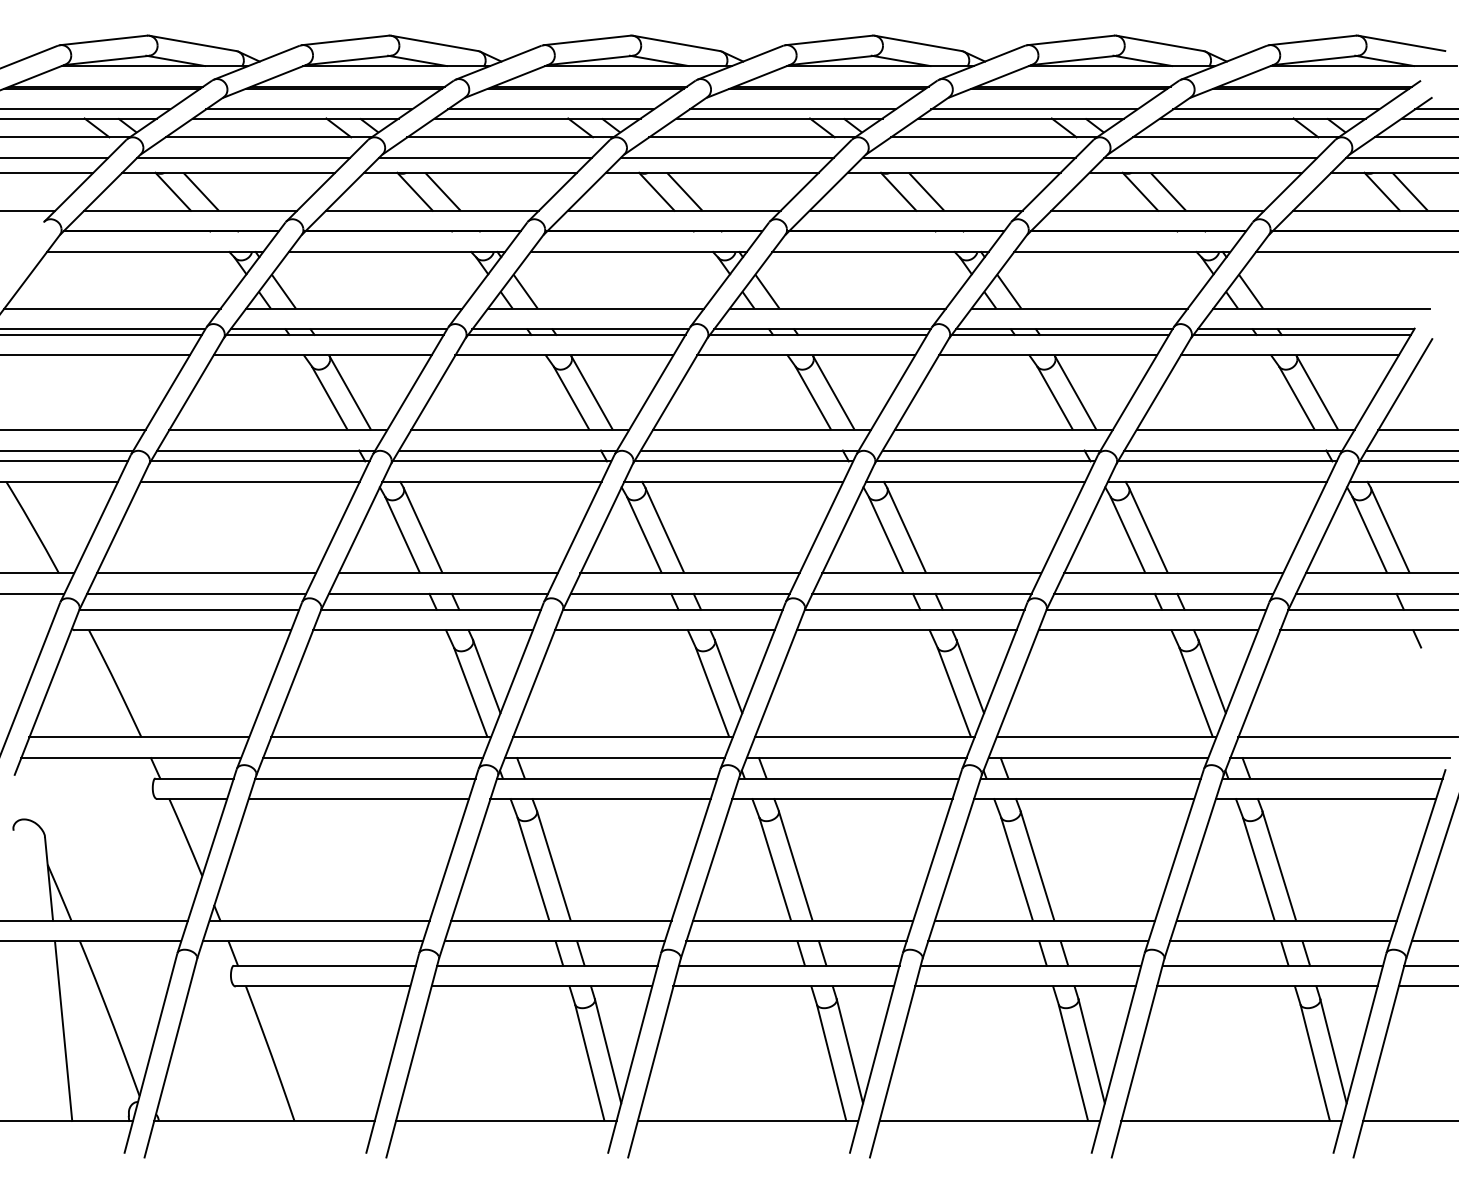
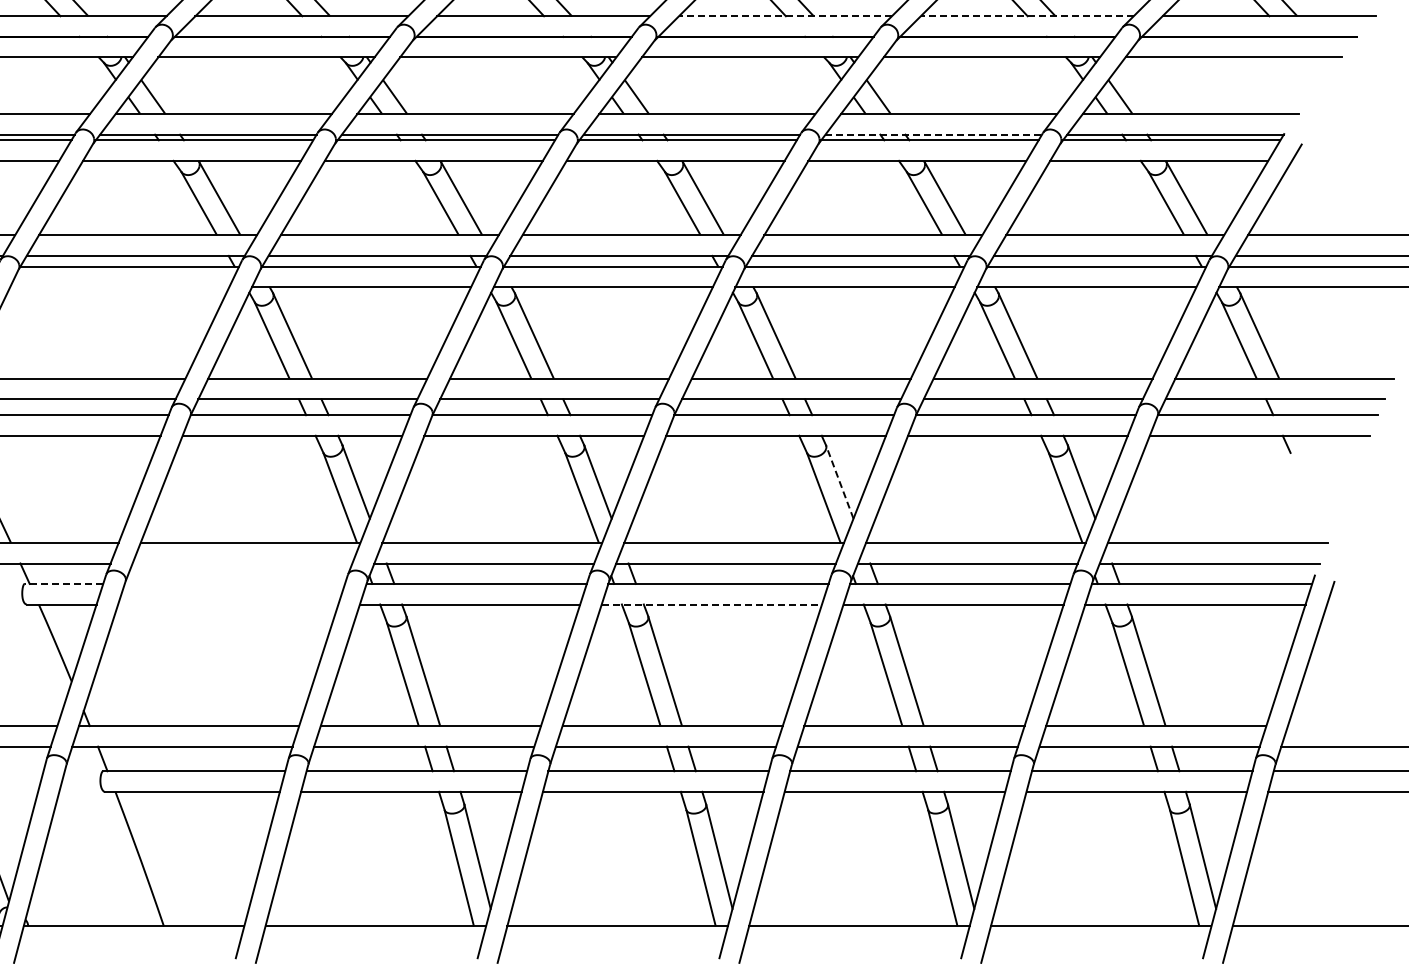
line: (915, 210) -> (784, 15), solid -> dashed
line: (1157, 210) -> (1026, 15), solid -> dashed
line: (1064, 329) -> (933, 134), solid -> dashed
line: (249, 481) -> (118, 286), removed
line: (970, 676) -> (839, 481), solid -> dashed
line: (372, 758) -> (241, 563), removed
line: (194, 778) -> (63, 583), solid -> dashed
line: (365, 778) -> (234, 583), removed
line: (358, 799) -> (227, 604), removed
line: (842, 799) -> (711, 604), solid -> dashed

